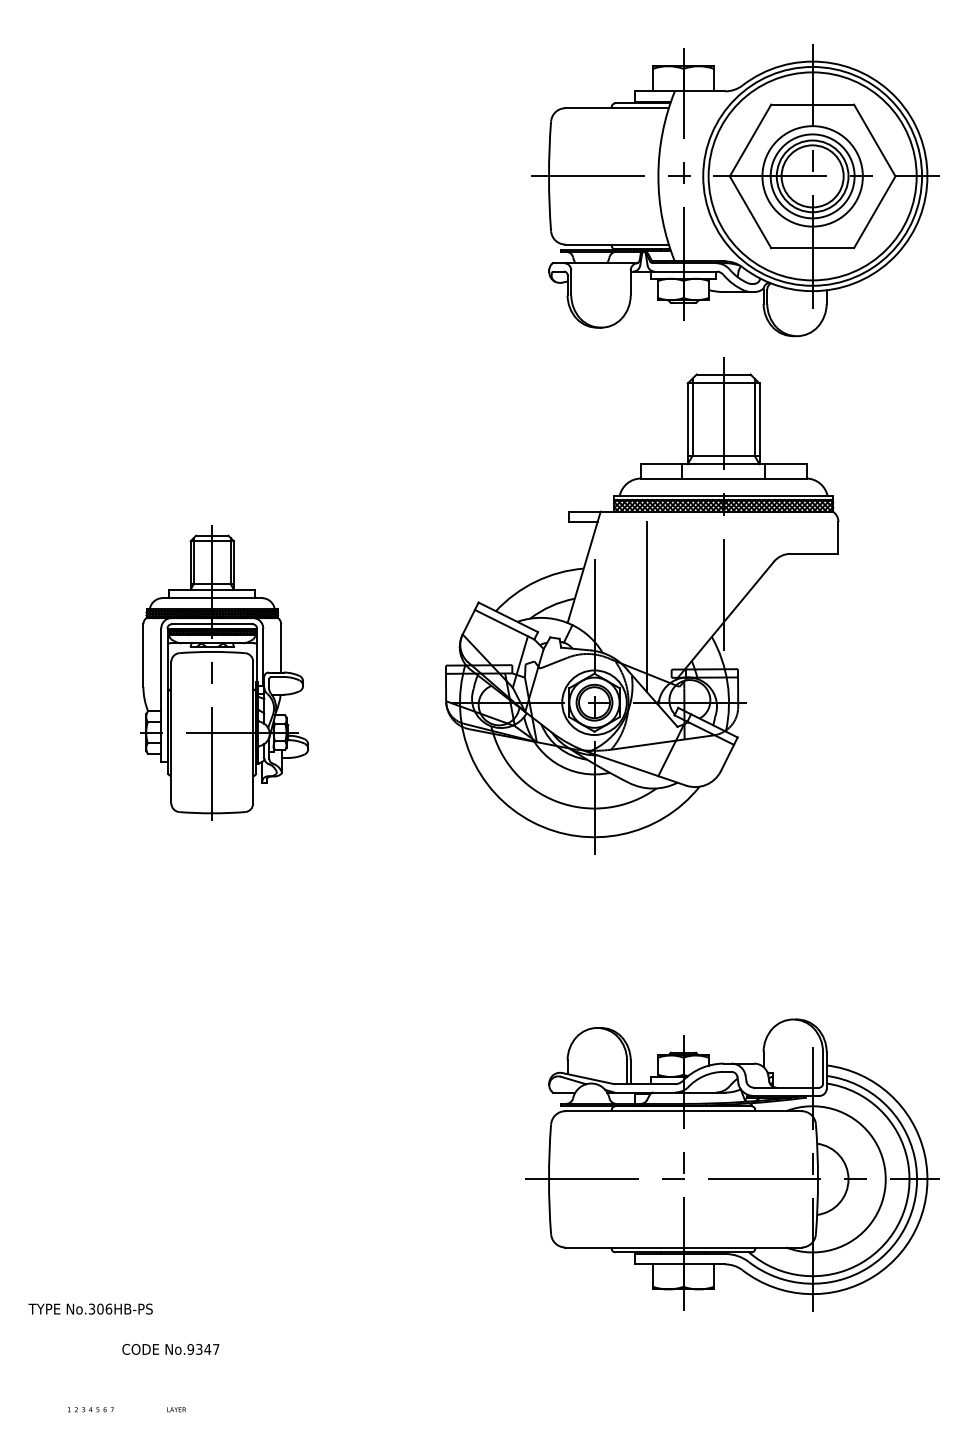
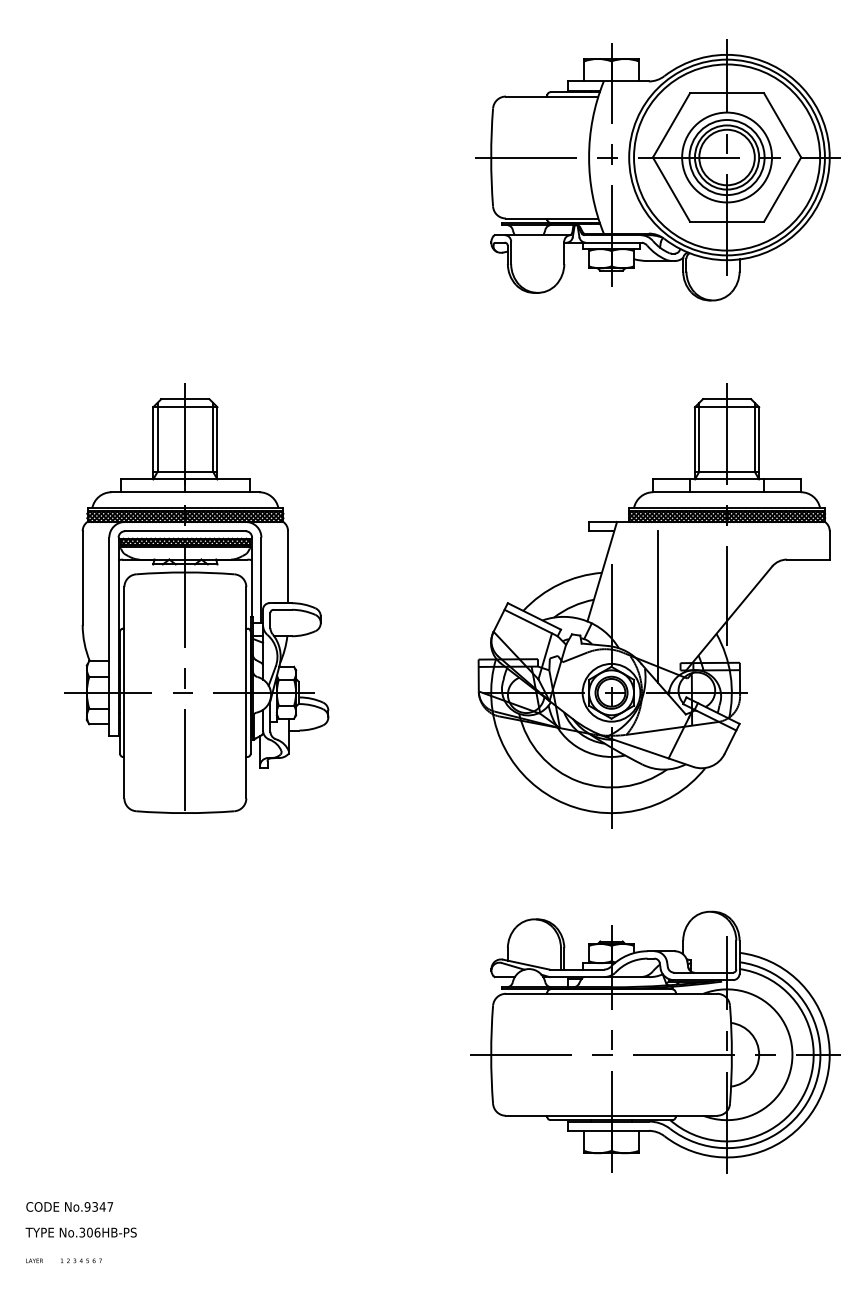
part: (642, 605) -> (654, 605), moved
part: (219, 669) -> (196, 598), size x1.67
text: (90, 1308) -> (81, 1232), moved
text: (170, 1349) -> (69, 1206), moved
text: (176, 1409) -> (34, 1260), moved

